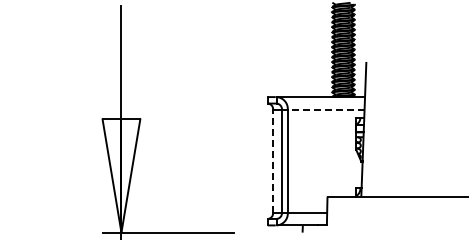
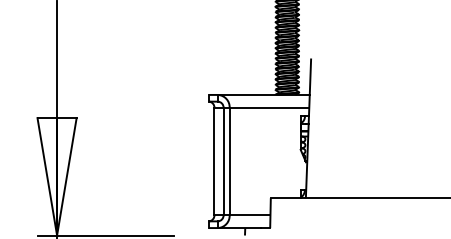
line: (325, 109) -> (268, 107), dashed -> solid
line: (273, 161) -> (214, 161), dashed -> solid

